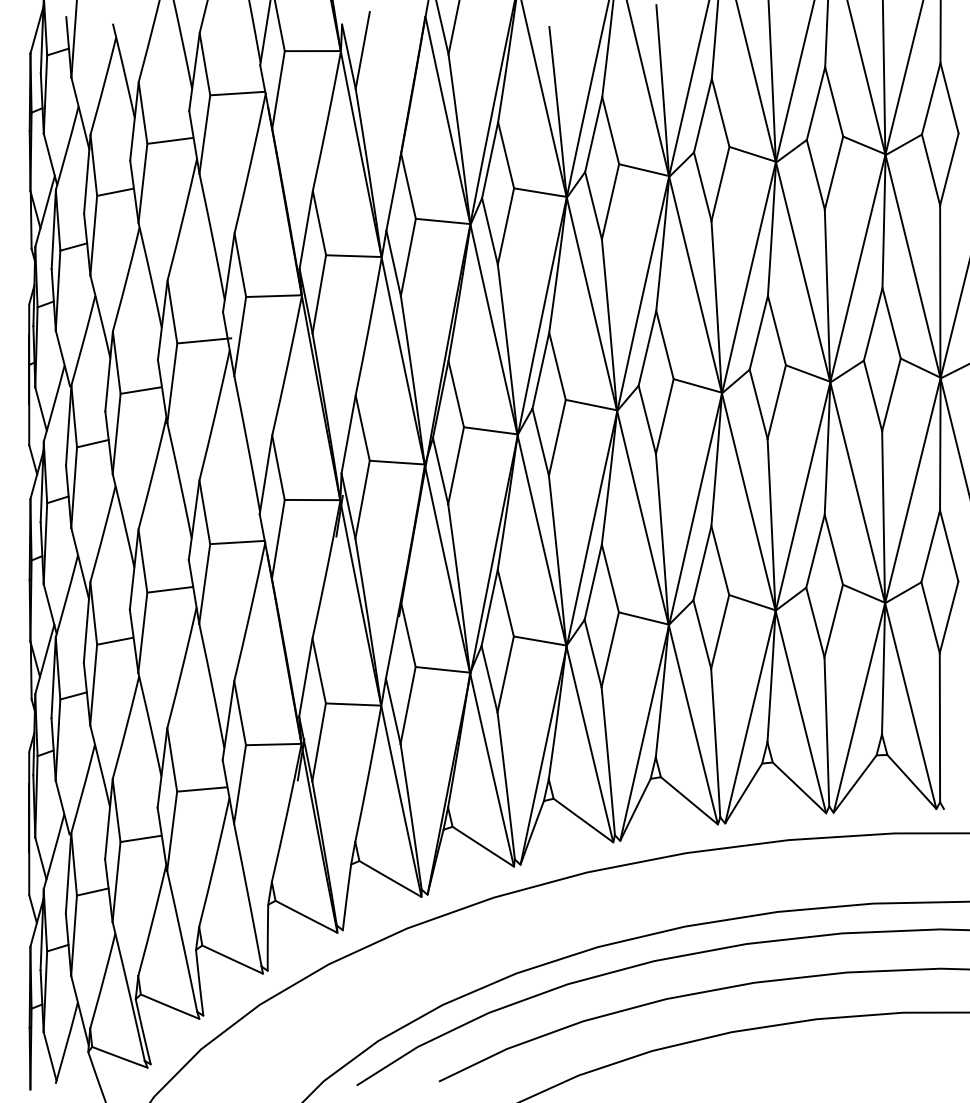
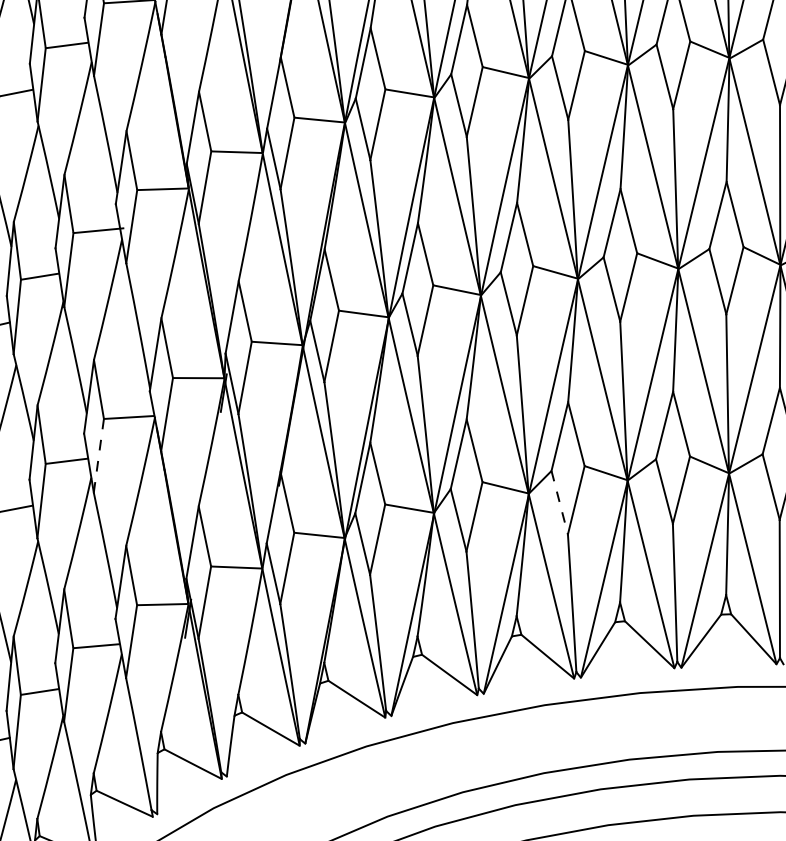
line: (204, 583) -> (98, 455), solid -> dashed
line: (702, 635) -> (559, 503), solid -> dashed

